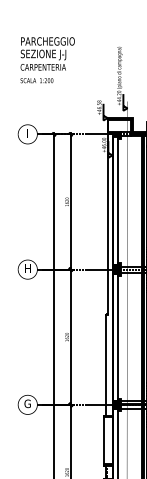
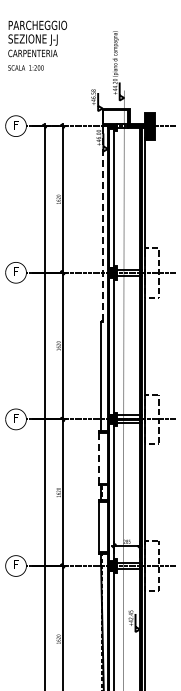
text: (28, 133) -> (16, 125), I -> F
line: (107, 223) -> (102, 222), solid -> dashed
text: (27, 268) -> (15, 271), H -> F
text: (27, 403) -> (15, 417), G -> F
line: (103, 440) -> (98, 458), solid -> dashed

